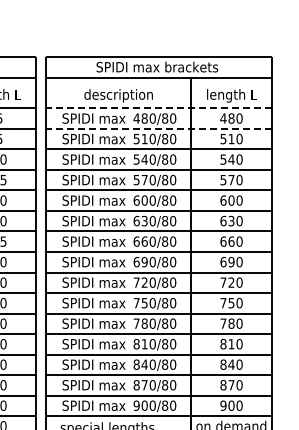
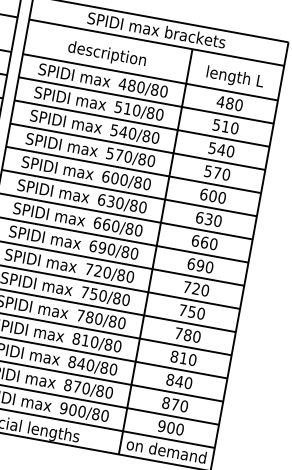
line: (159, 108) -> (150, 77), dashed -> solid
line: (159, 128) -> (146, 100), dashed -> solid

